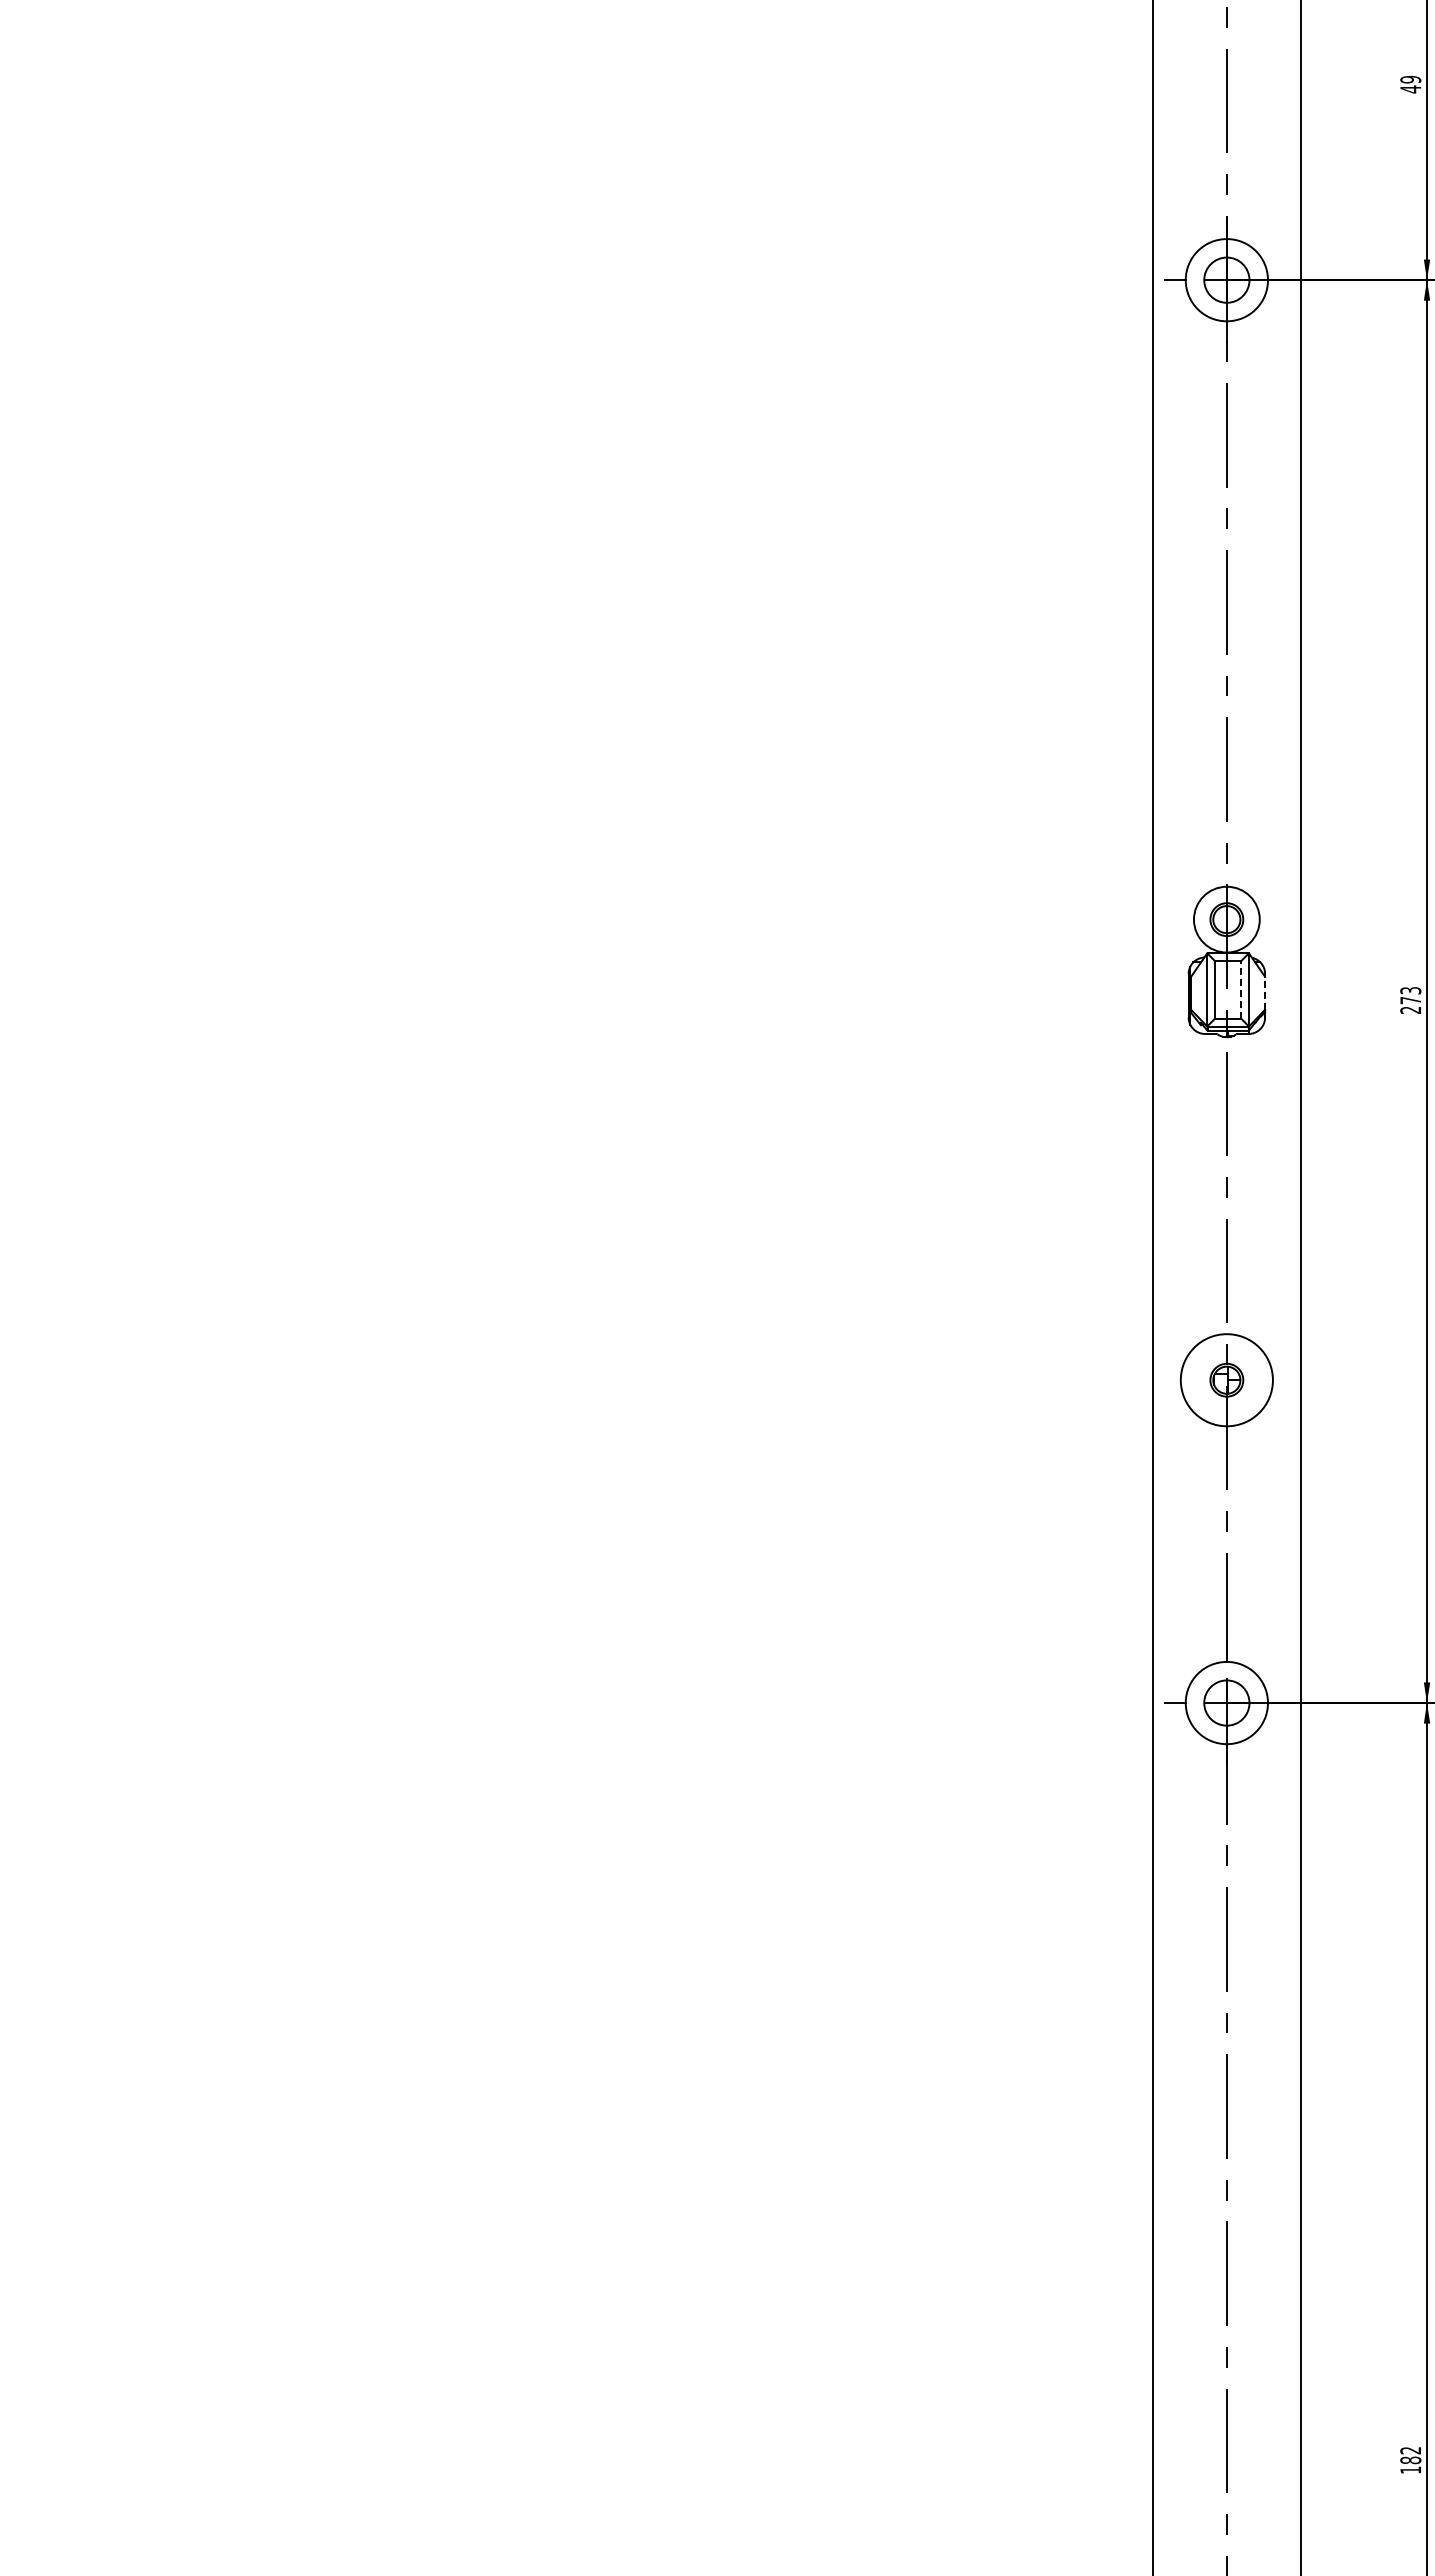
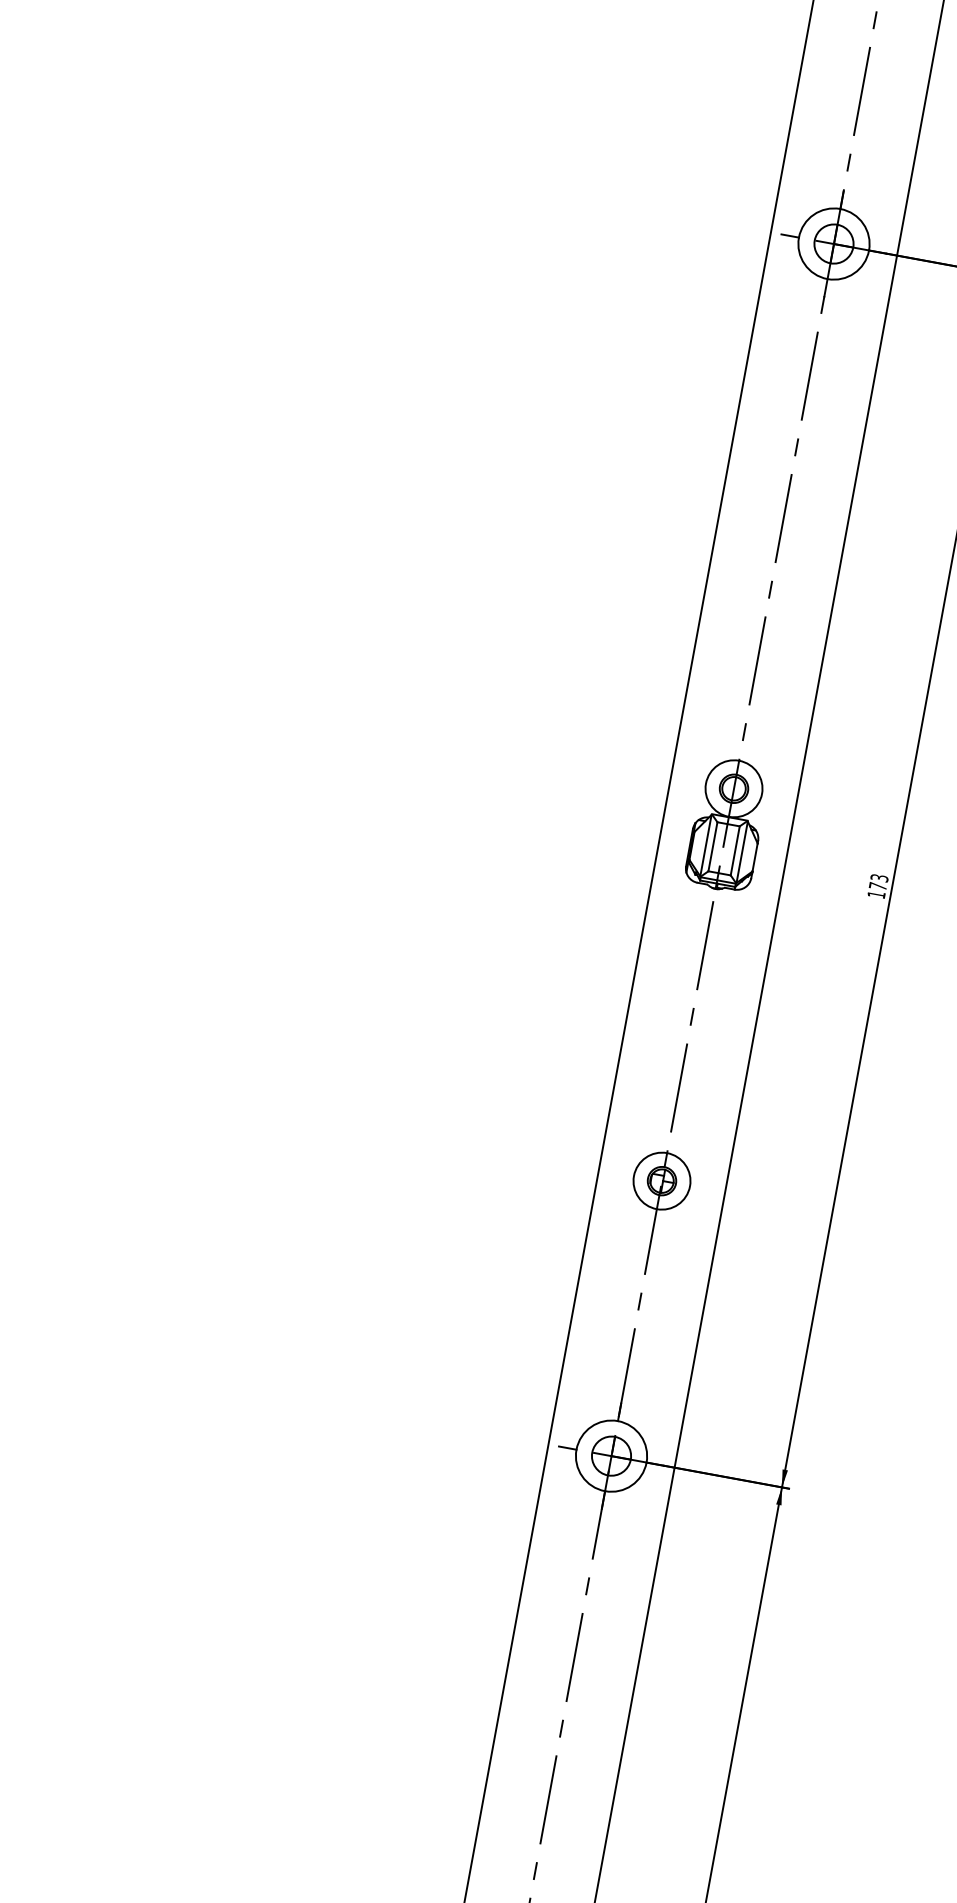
line: (1241, 989) -> (735, 850), dashed -> solid
line: (1265, 992) -> (755, 856), dashed -> solid
text: (1410, 1009) -> (876, 894), 273 -> 173
circle: (1226, 1380) -> (661, 1181), size x0.71

